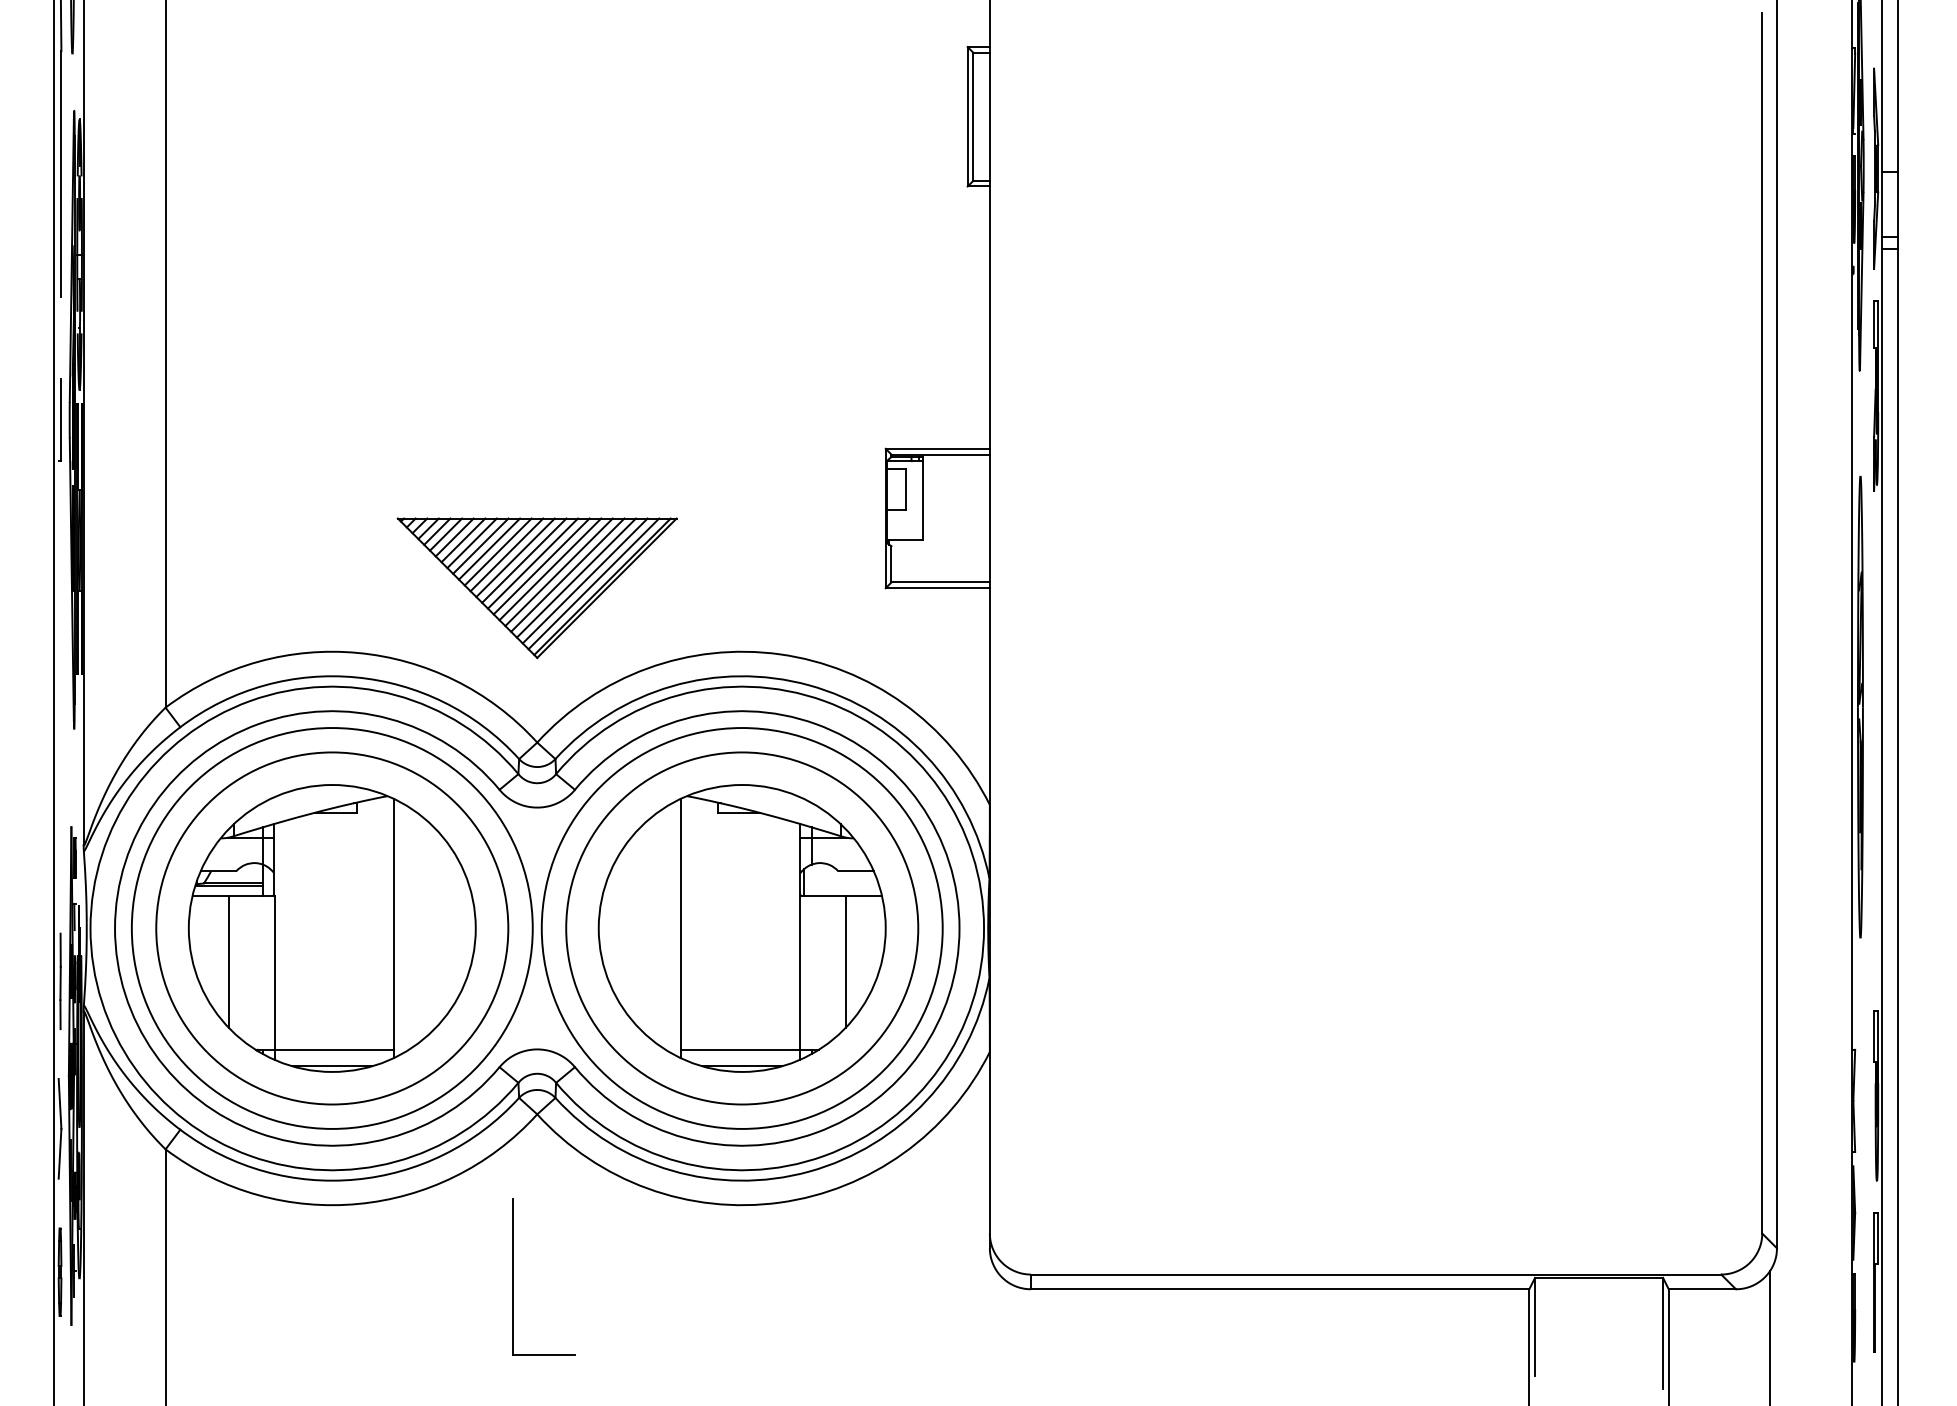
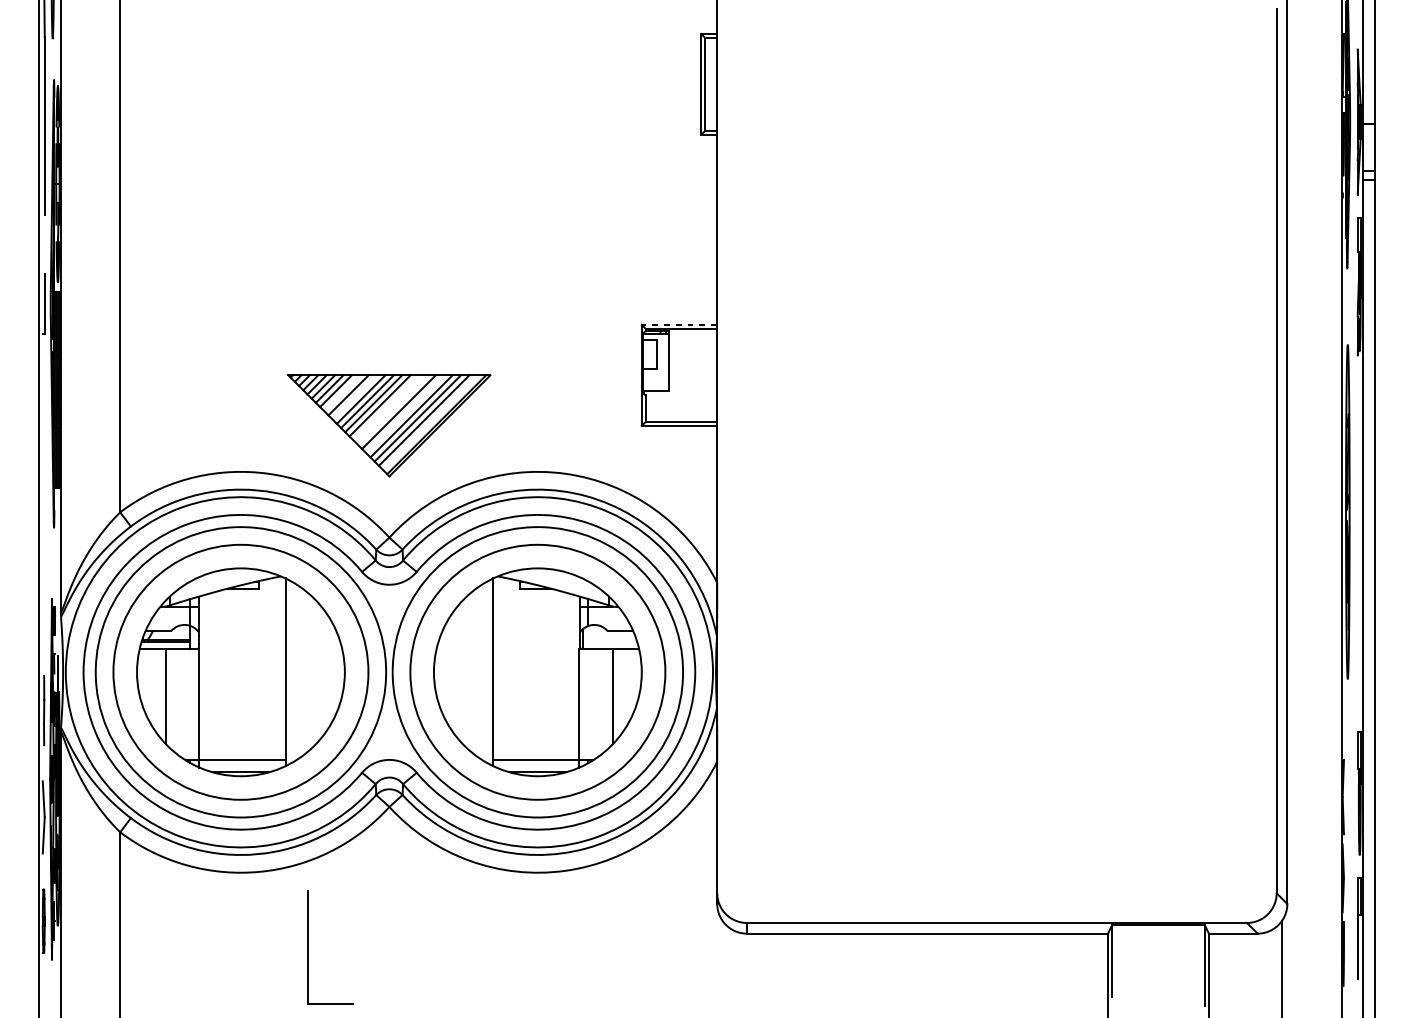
line: (937, 448) -> (679, 324), solid -> dashed
line: (471, 543) -> (341, 393), removed
line: (489, 548) -> (354, 397), removed
line: (533, 563) -> (386, 407), removed
line: (541, 566) -> (392, 410), removed
line: (558, 572) -> (404, 414), removed
line: (593, 583) -> (430, 422), removed
part: (513, 1276) -> (308, 947), moved

